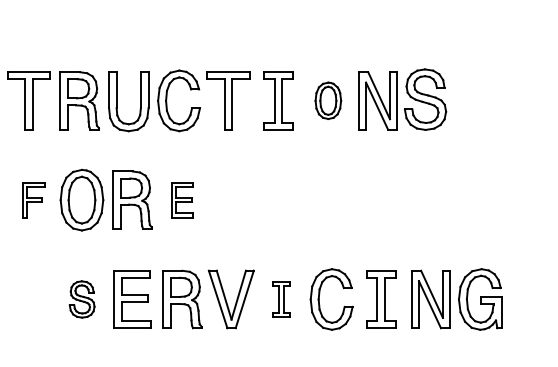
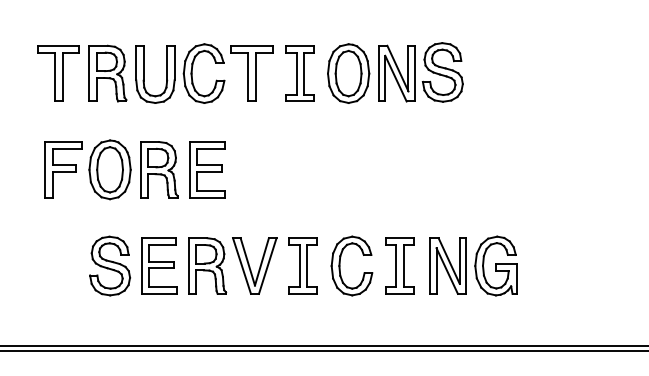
part: (328, 100) -> (348, 73), size x1.67
part: (33, 199) -> (63, 169), size x1.67
part: (182, 199) -> (207, 169), size x1.67
part: (82, 298) -> (110, 265), size x1.67
part: (280, 298) -> (302, 265), size x1.67

